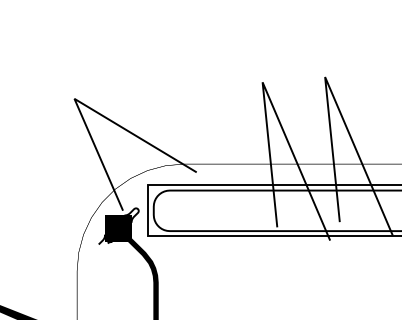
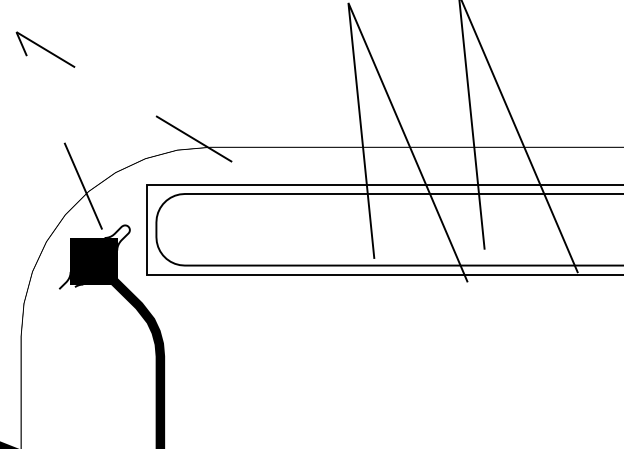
line: (83, 103) -> (32, 40), solid -> dashed

